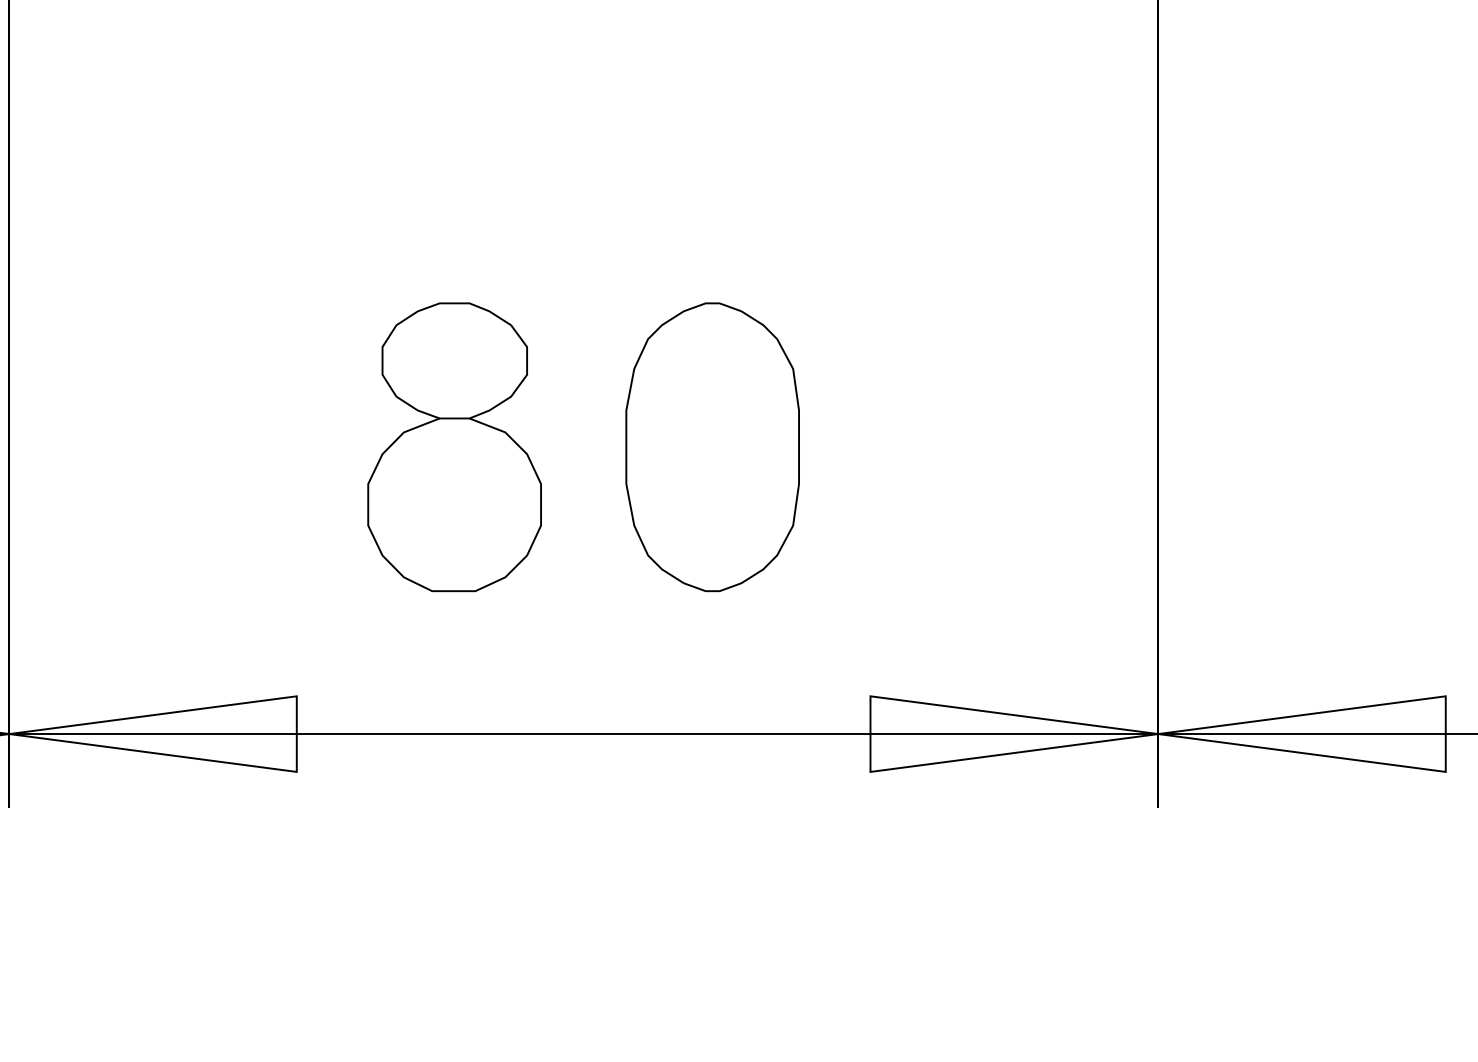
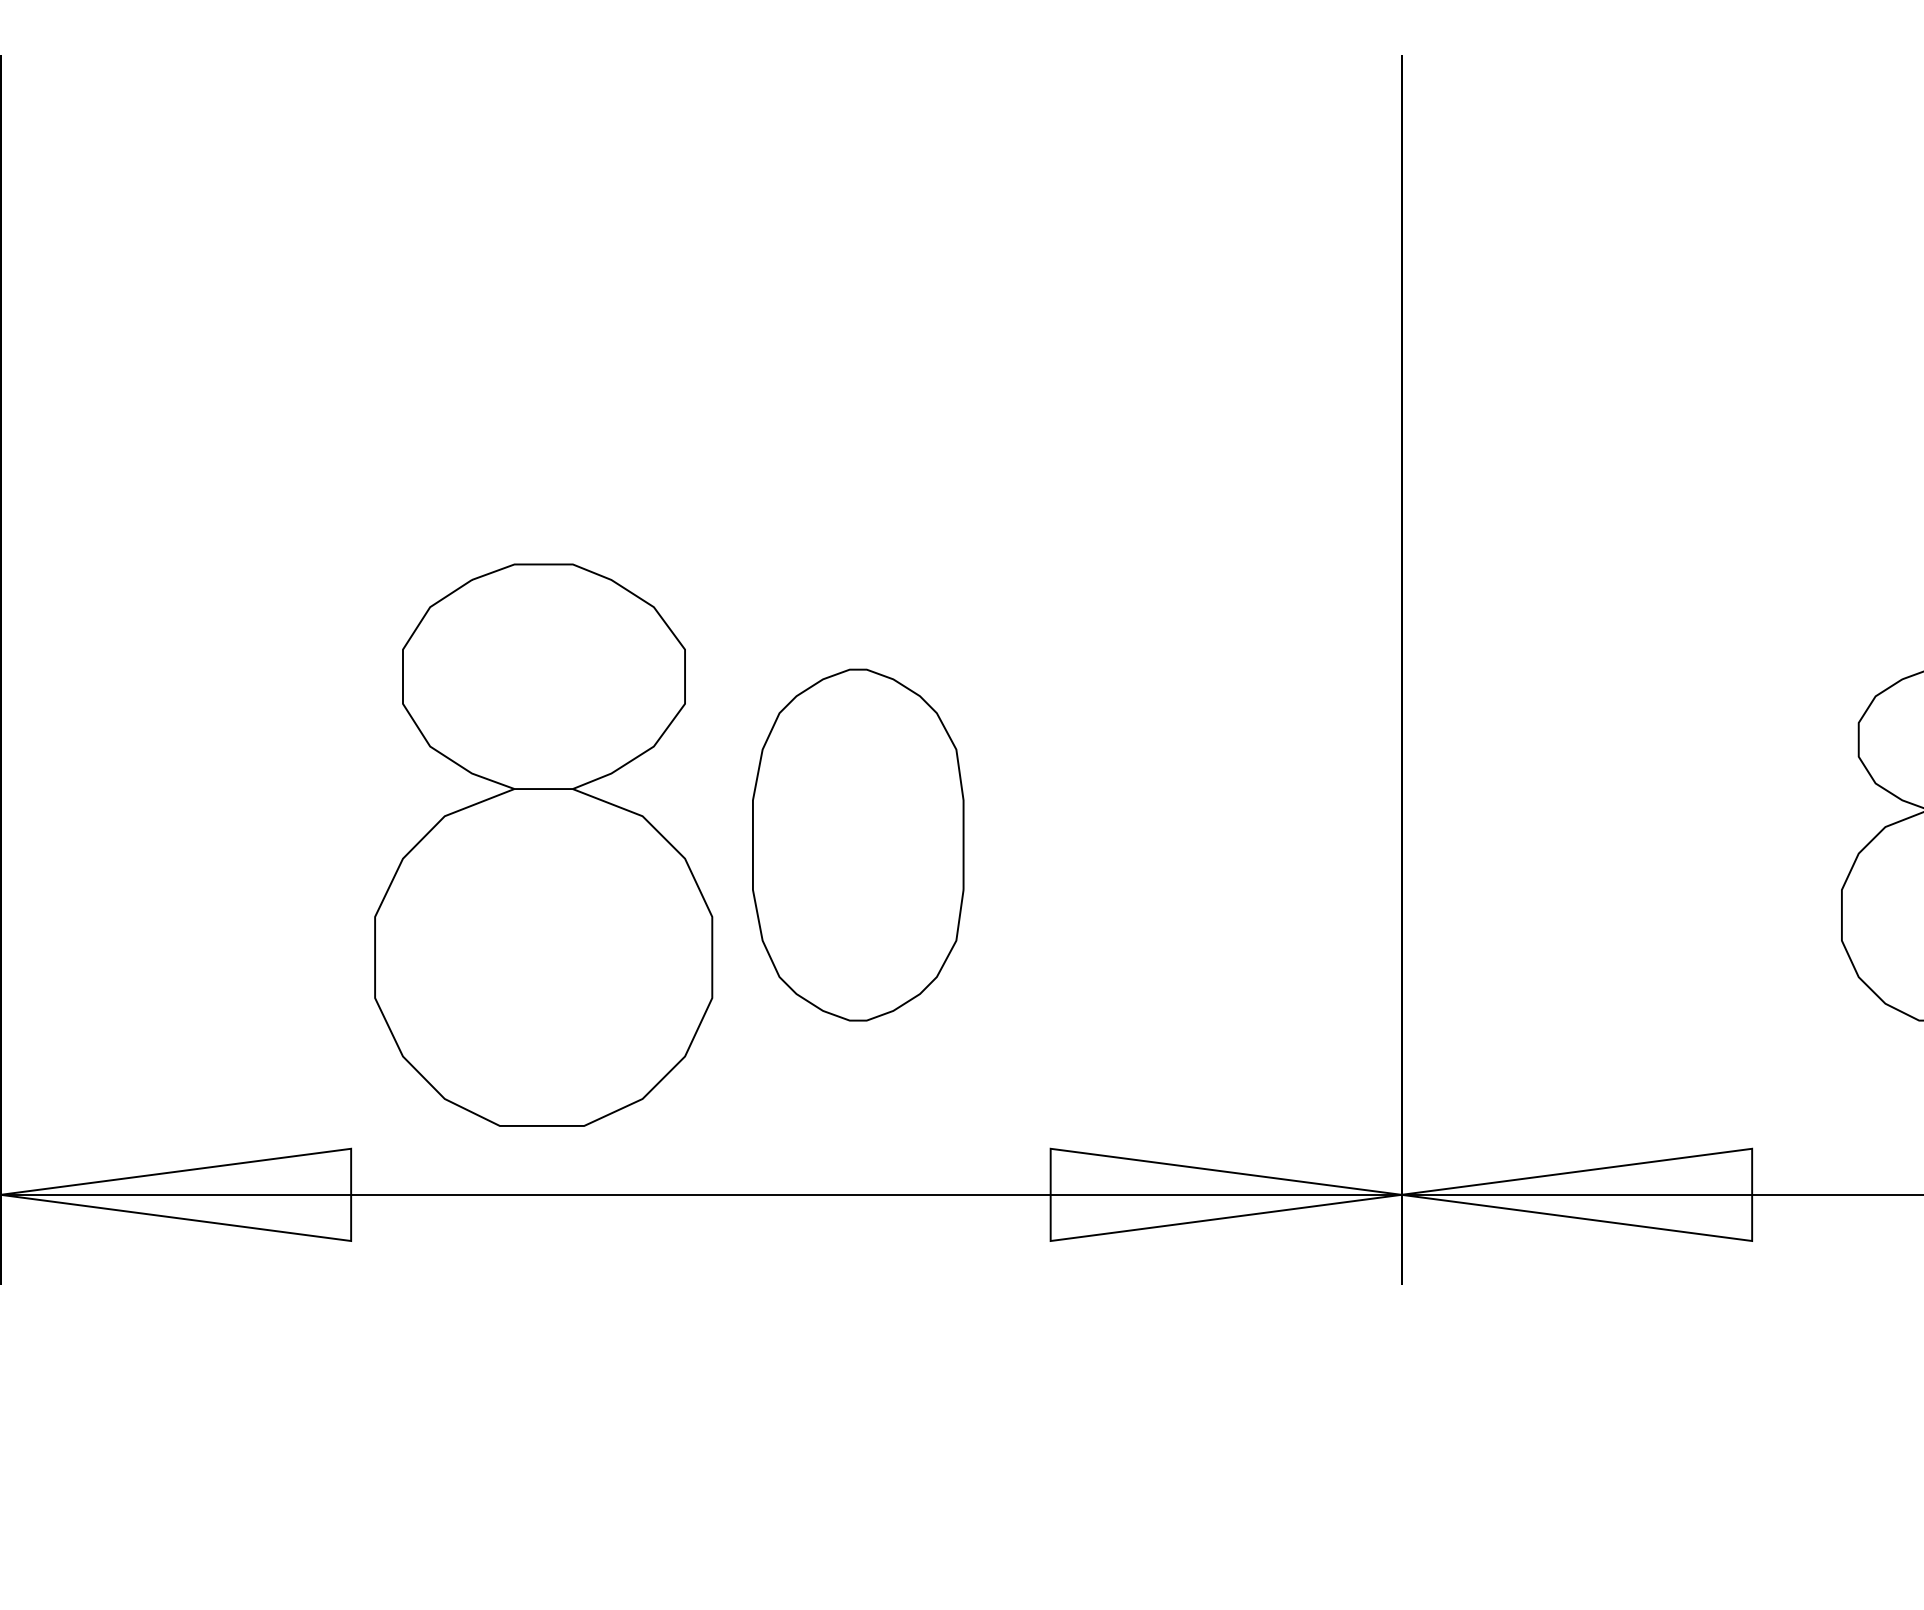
part: (454, 446) -> (543, 844), size x1.6

